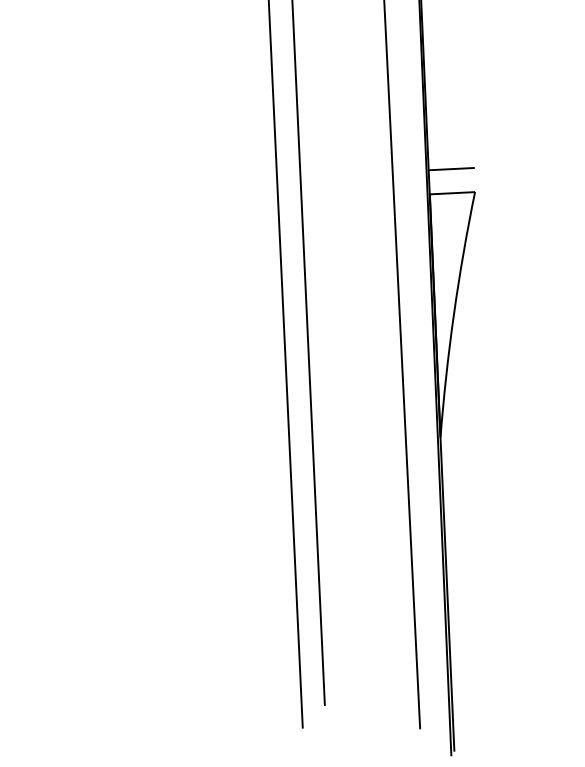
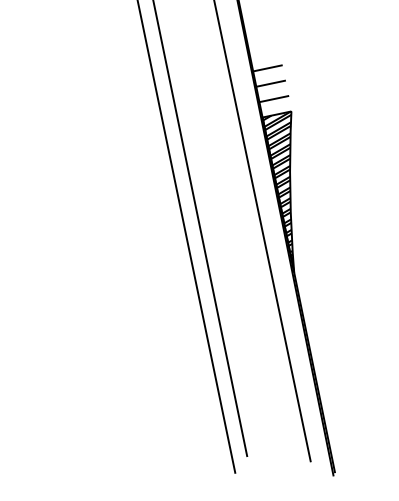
line: (447, 120) -> (266, 68), added
line: (449, 144) -> (270, 83), added
hatch: (436, 310) -> (278, 191), added

